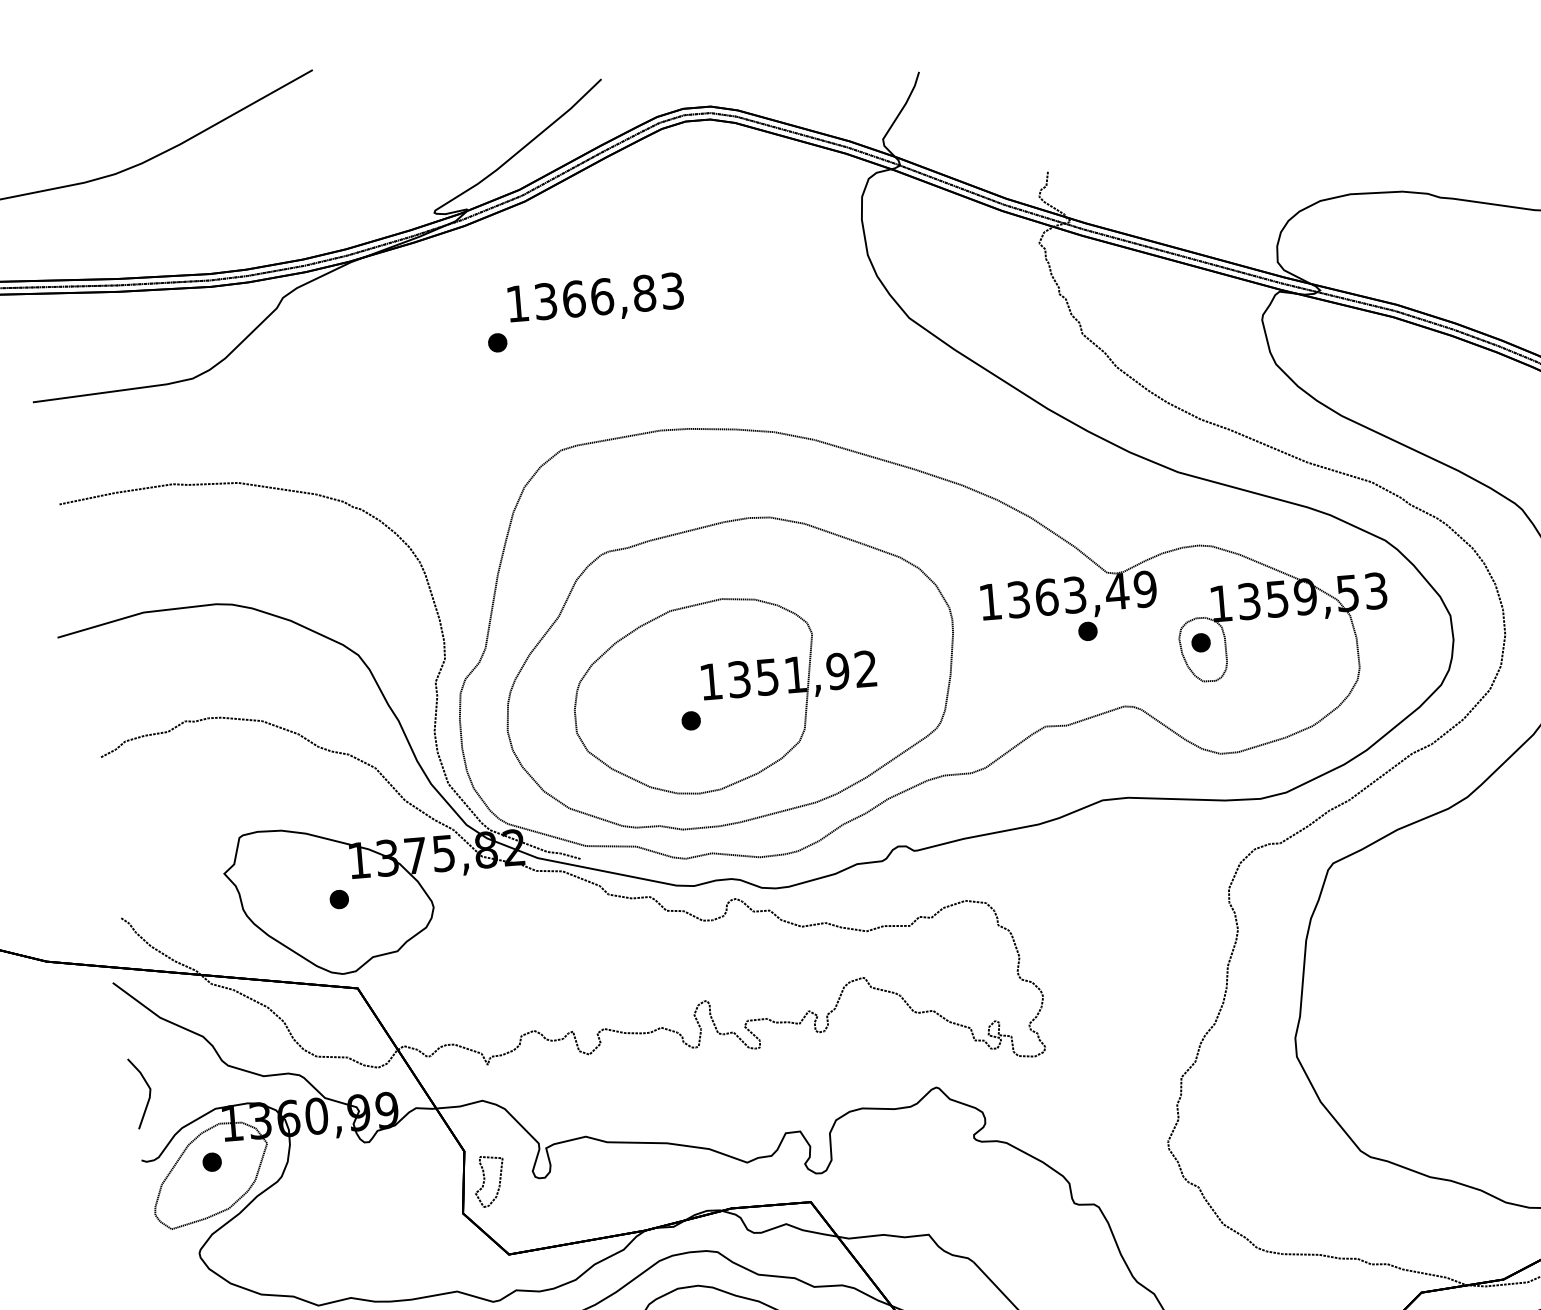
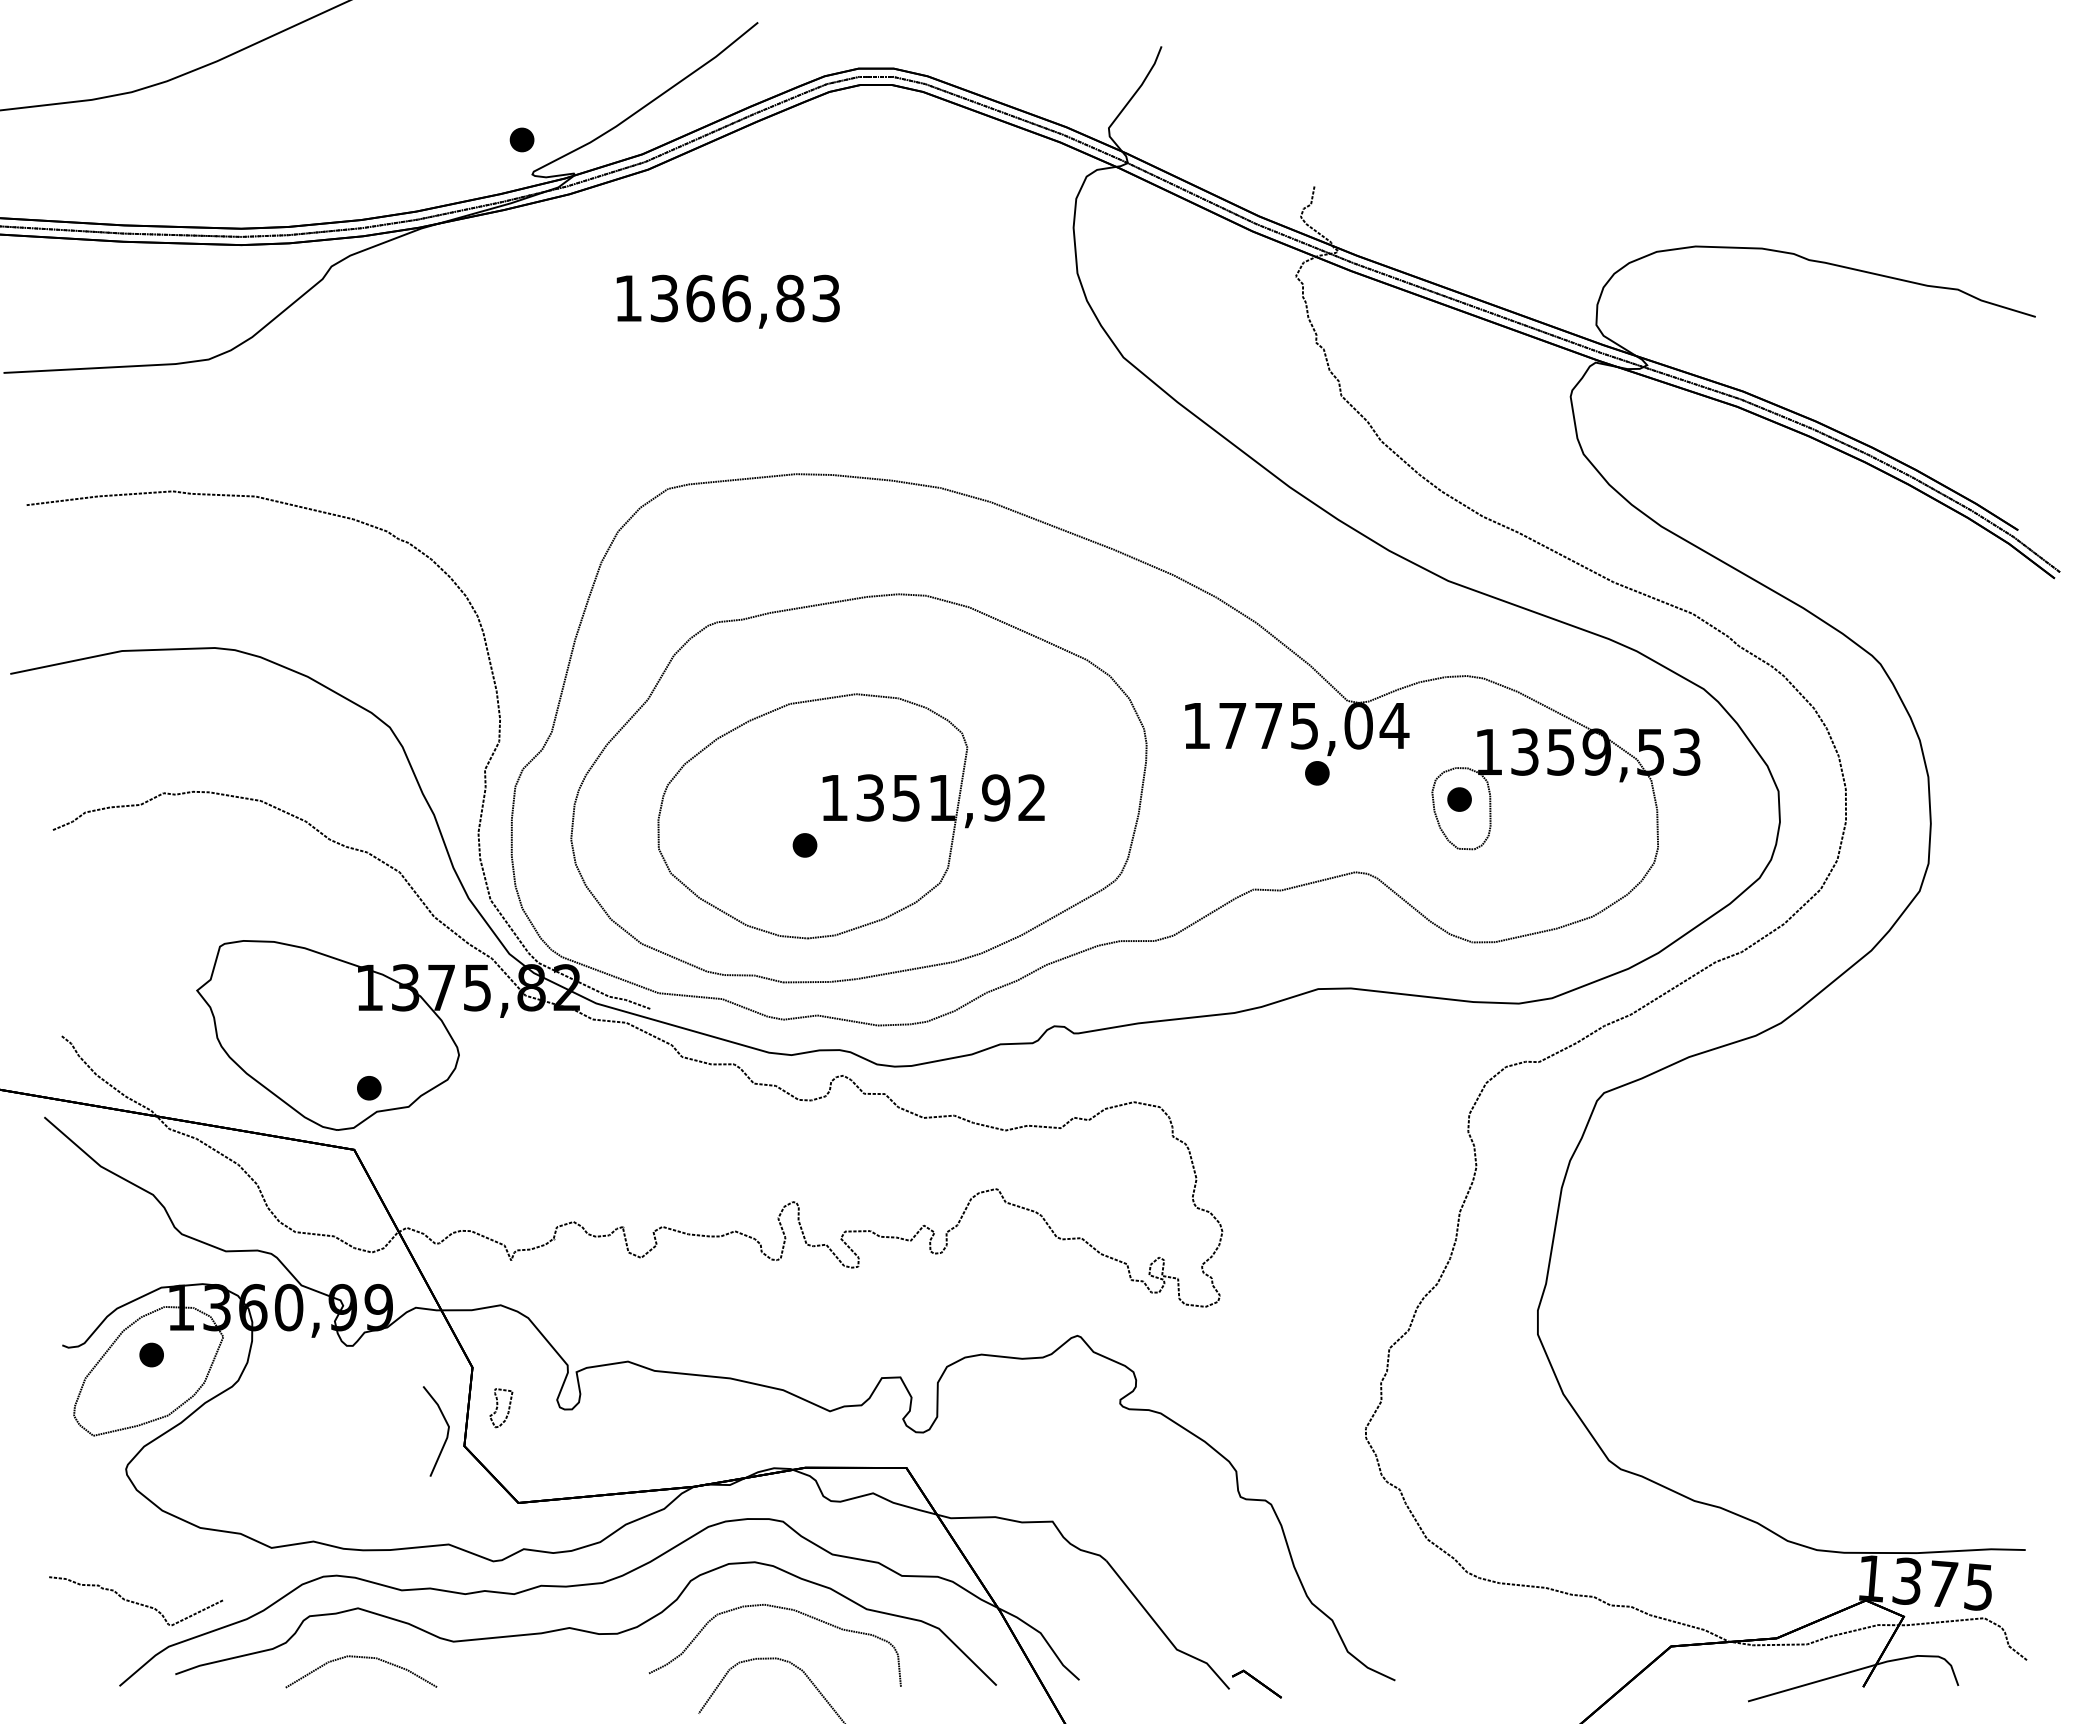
part: (497, 342) -> (521, 139), moved
text: (1082, 594) -> (1314, 725), 1363,49 -> 1775,04
part: (339, 899) -> (369, 1088), moved
line: (148, 1095) -> (446, 1434), moved
part: (488, 1180) -> (500, 1407), size x0.6

